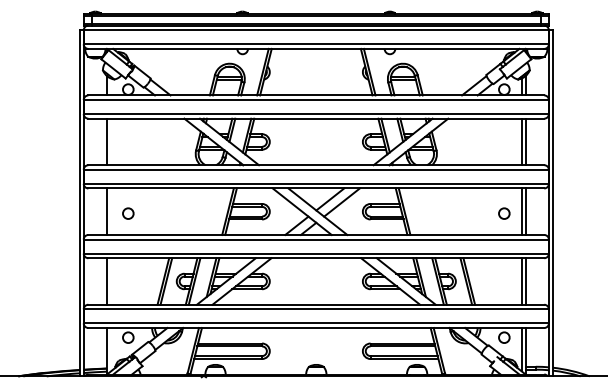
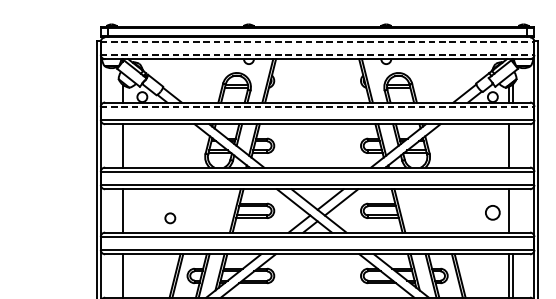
line: (316, 30) -> (317, 42), solid -> dashed
line: (316, 44) -> (317, 55), solid -> dashed
line: (316, 100) -> (317, 107), solid -> dashed
line: (525, 141) -> (512, 145), removed
line: (525, 211) -> (512, 210), removed
circle: (128, 213) -> (170, 218), moved
circle: (504, 213) -> (493, 212), size x1.4

